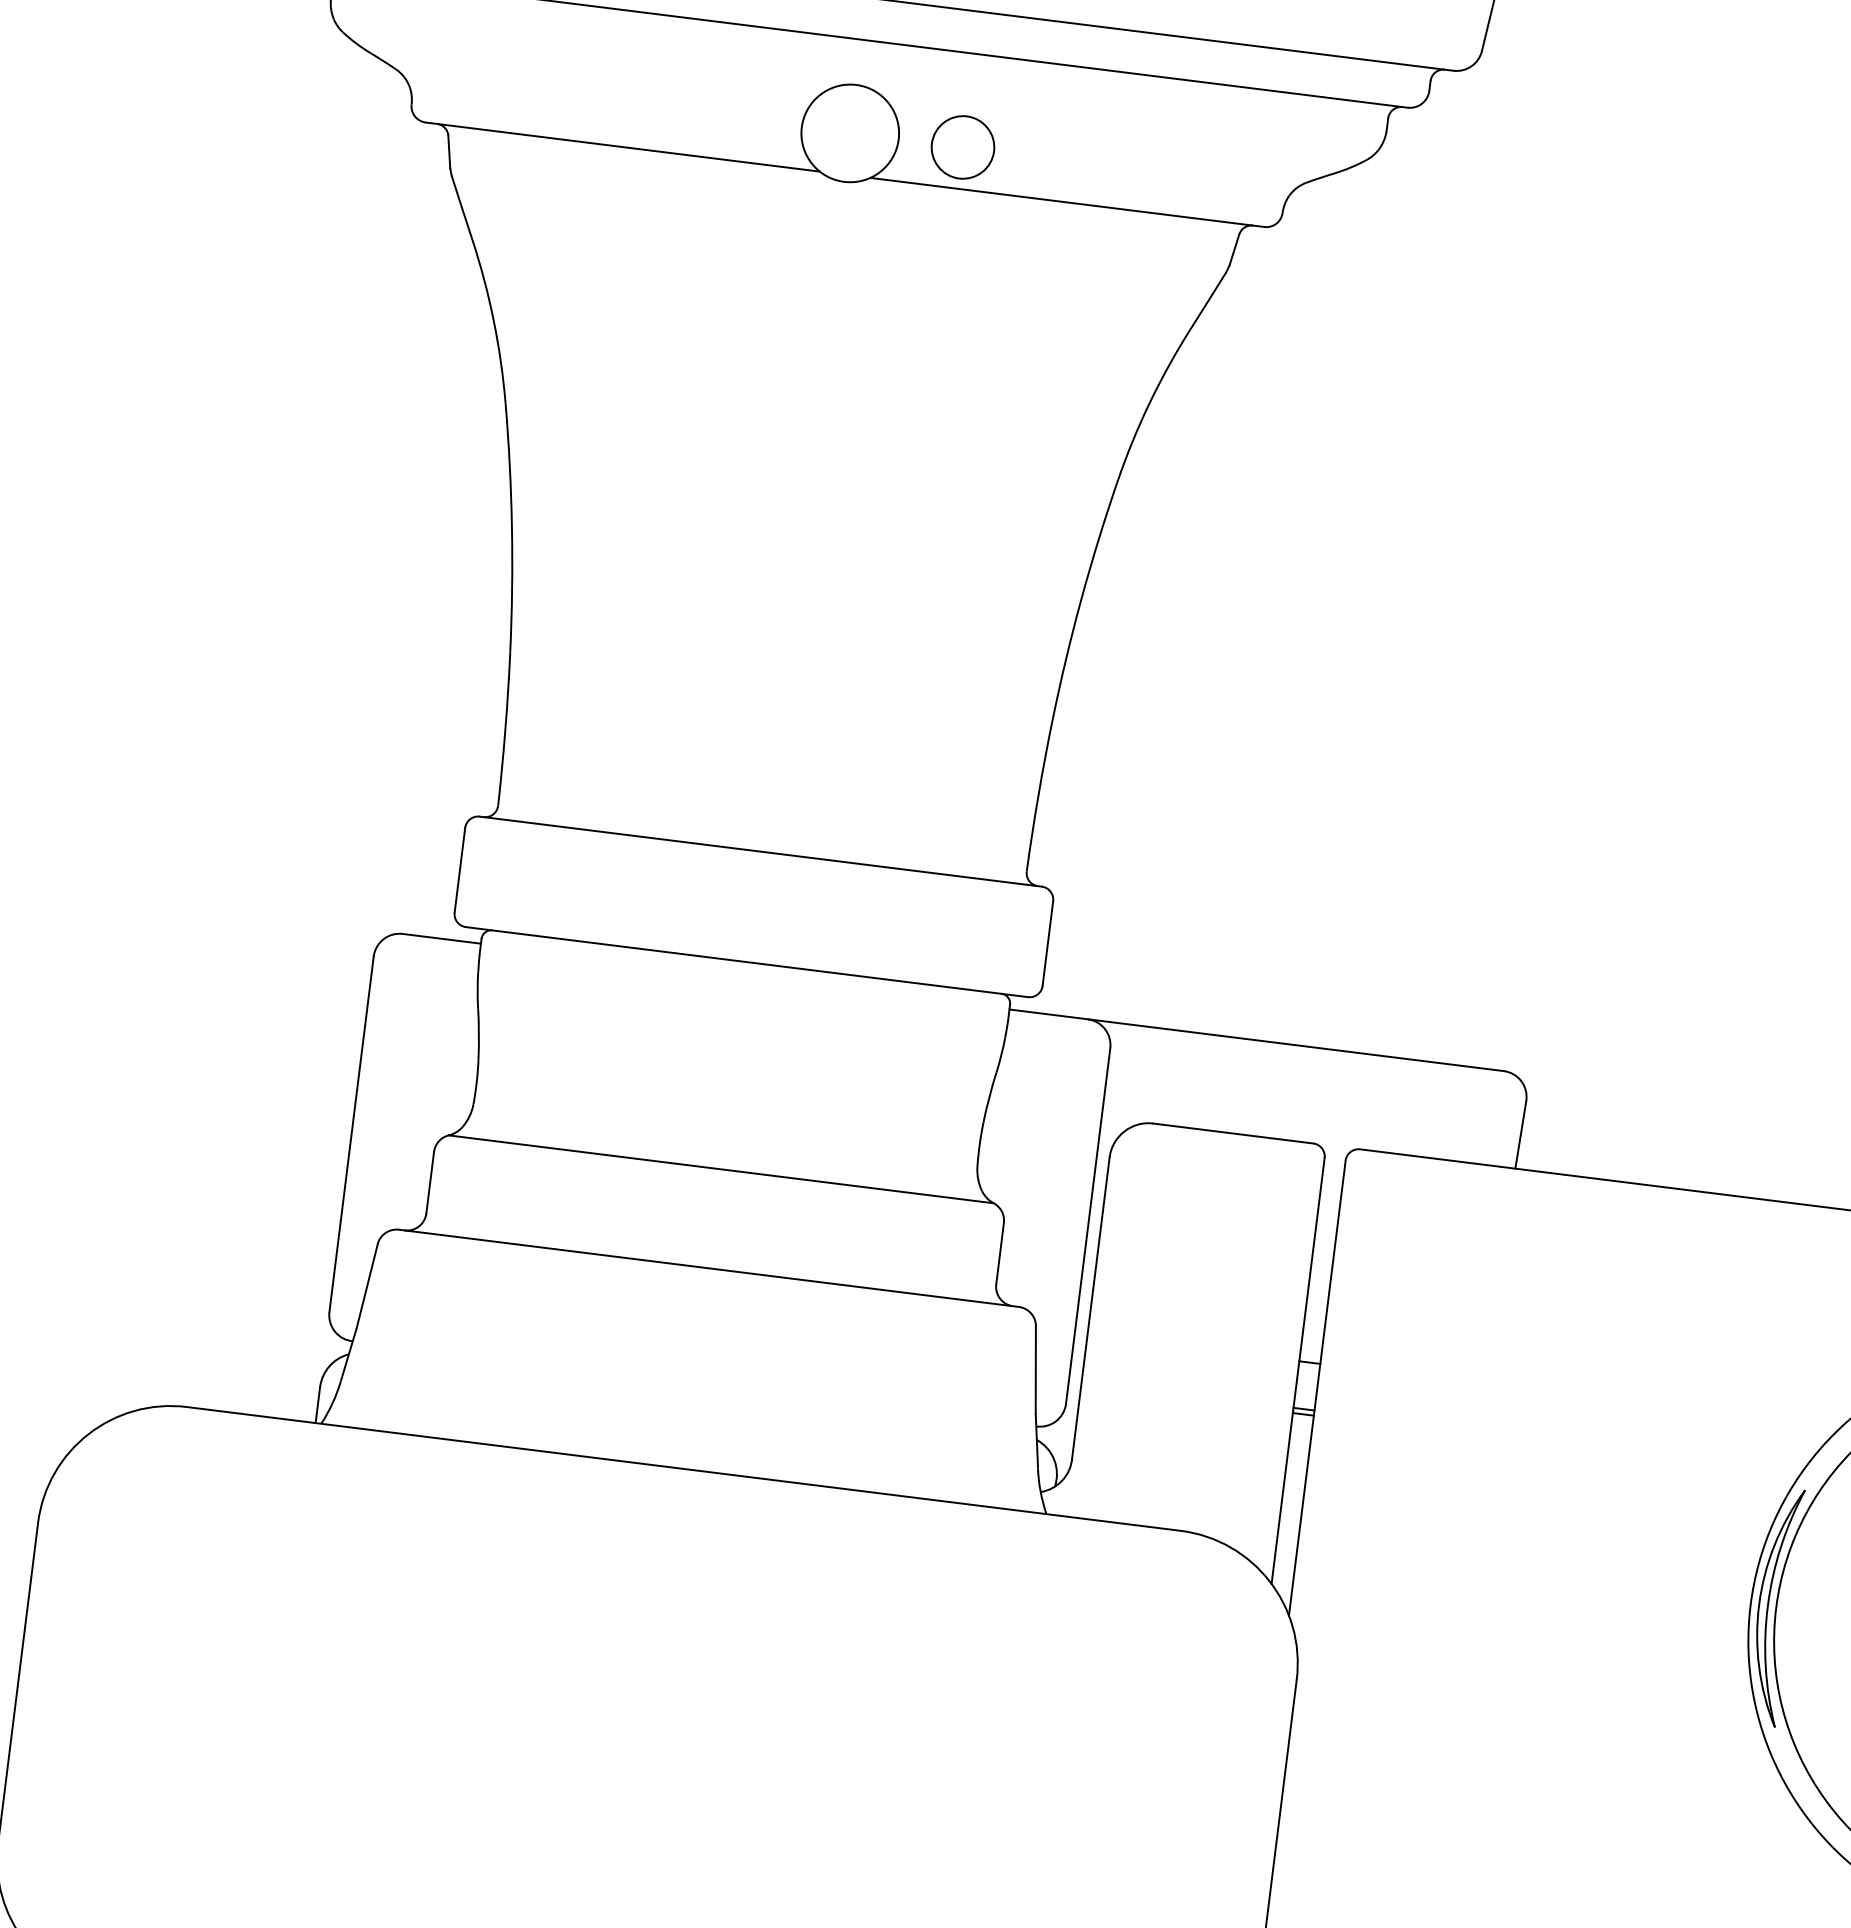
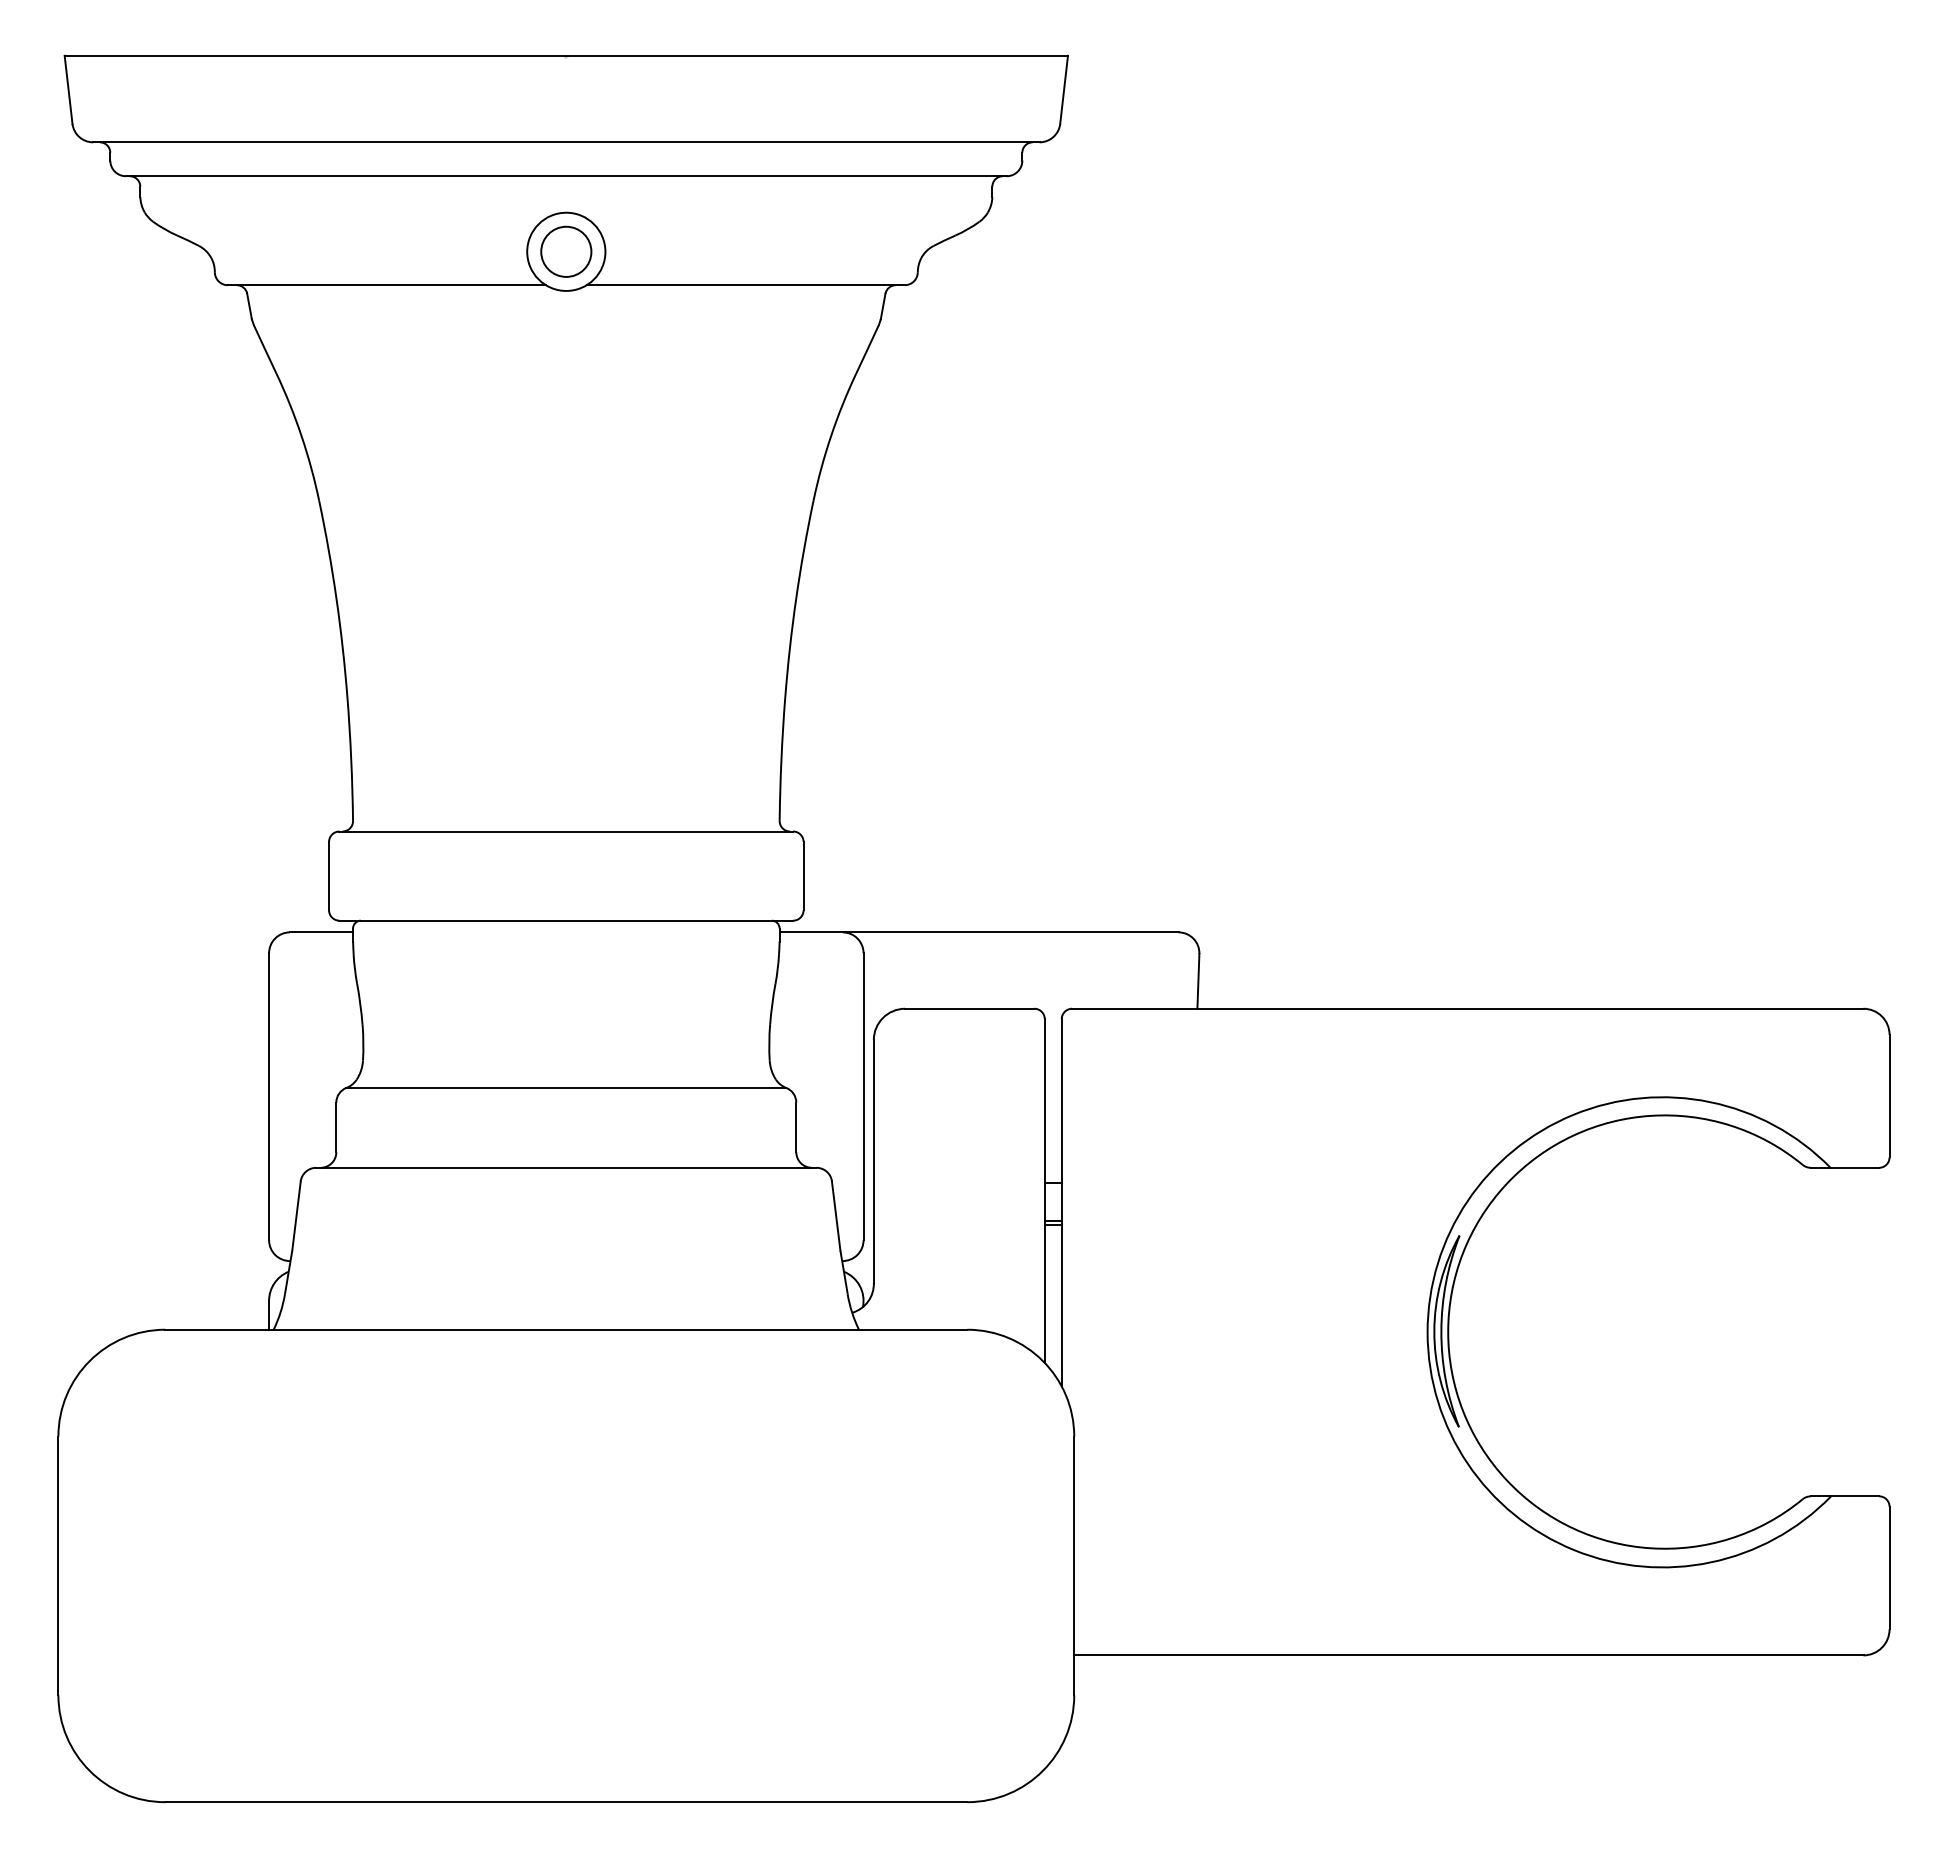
circle: (963, 147) -> (566, 251), moved

